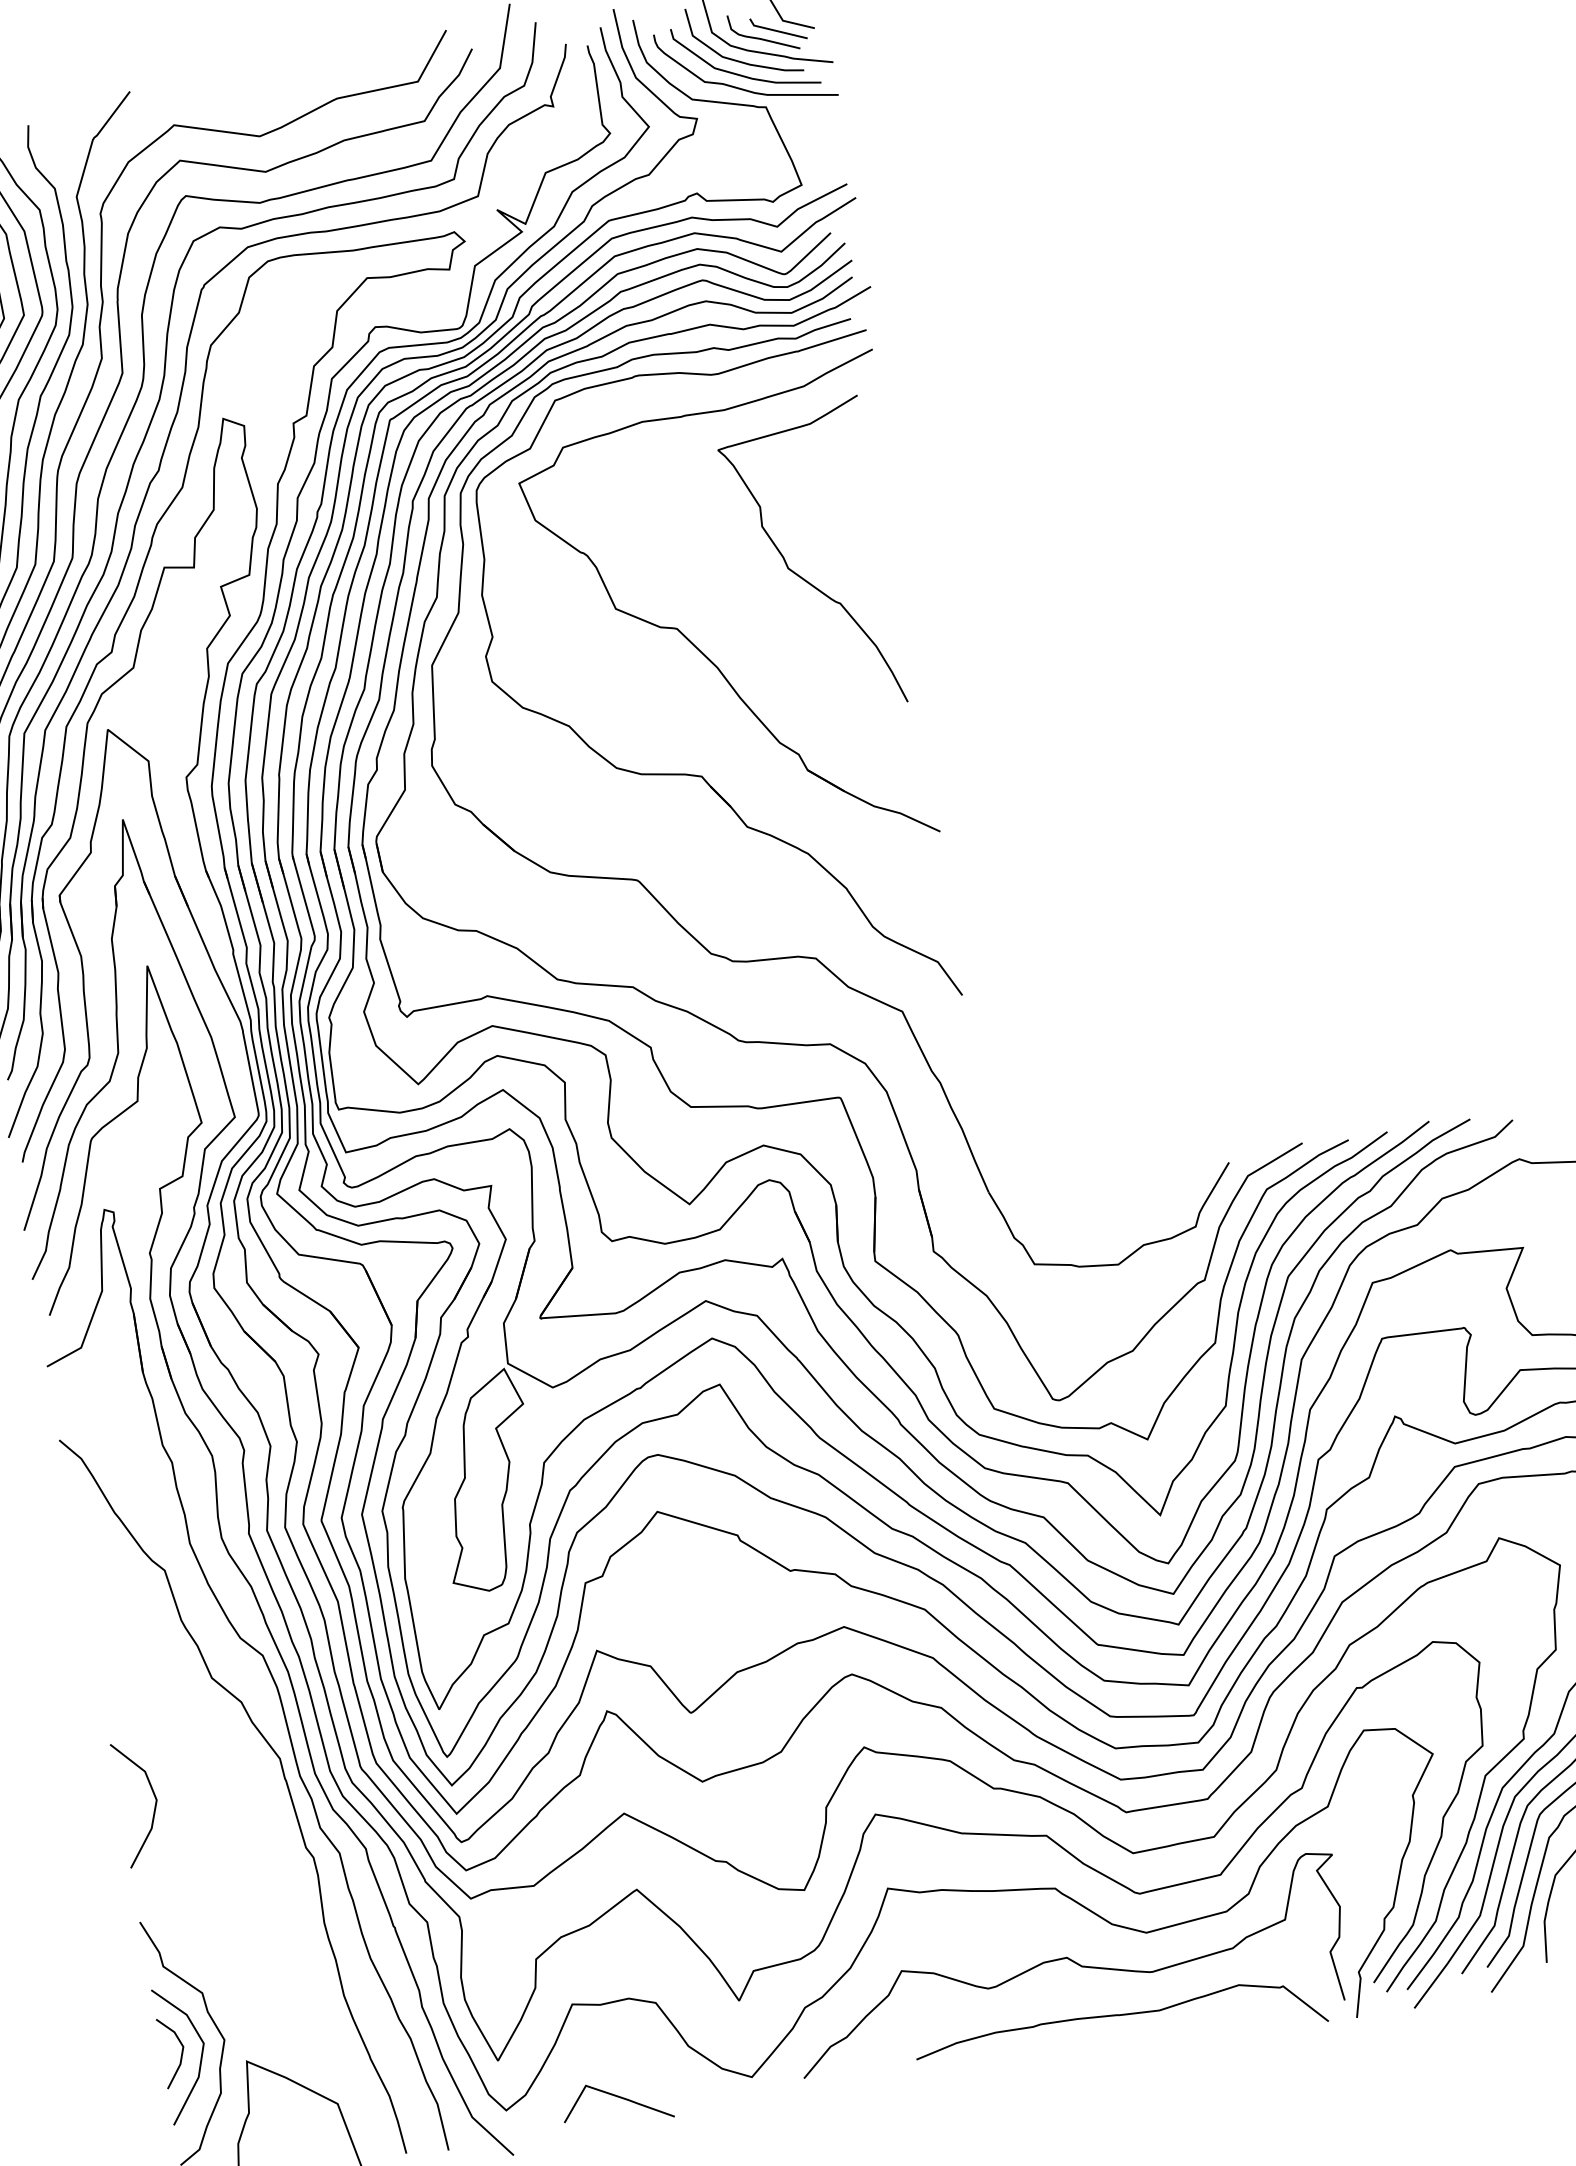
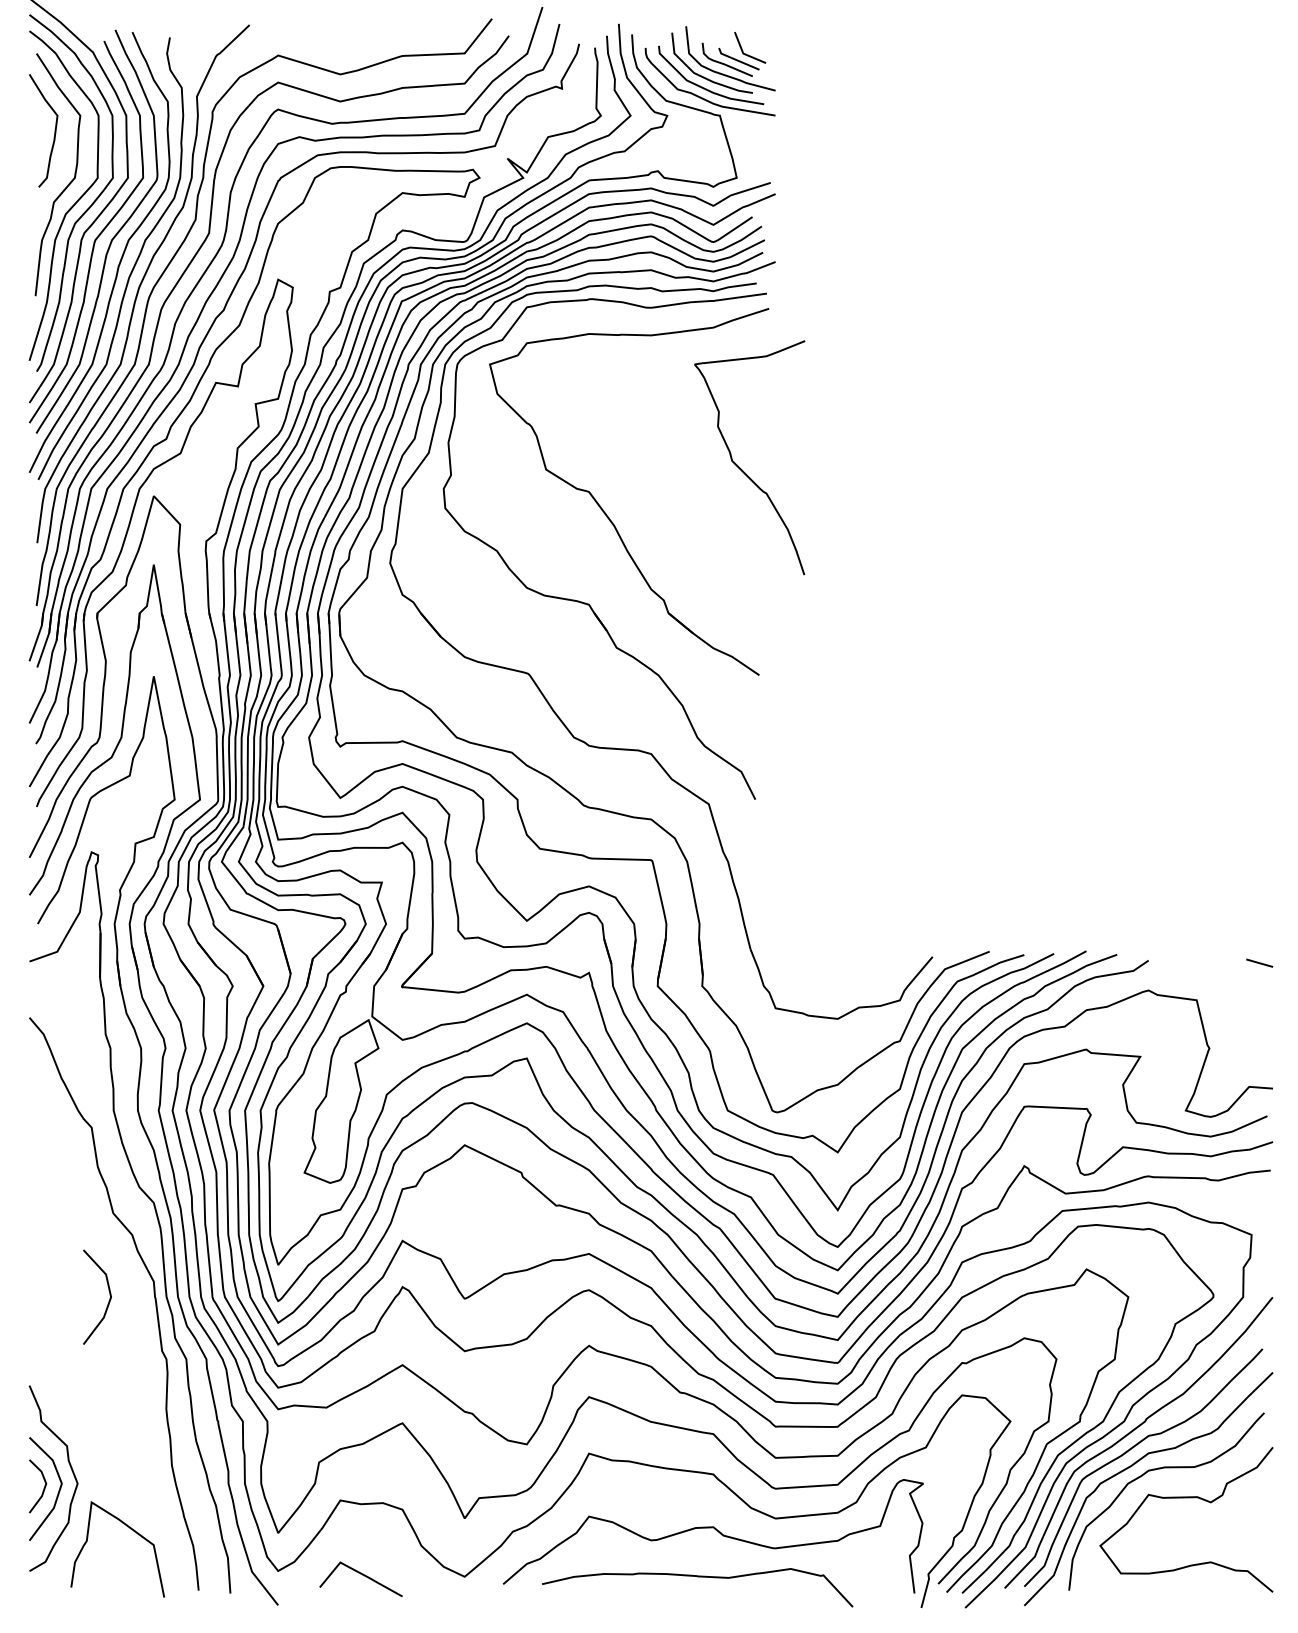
curve: (799, 574) -> (739, 466), moved
line: (154, 1798) -> (109, 1295), moved
curve: (1118, 2016) -> (697, 1577), moved

